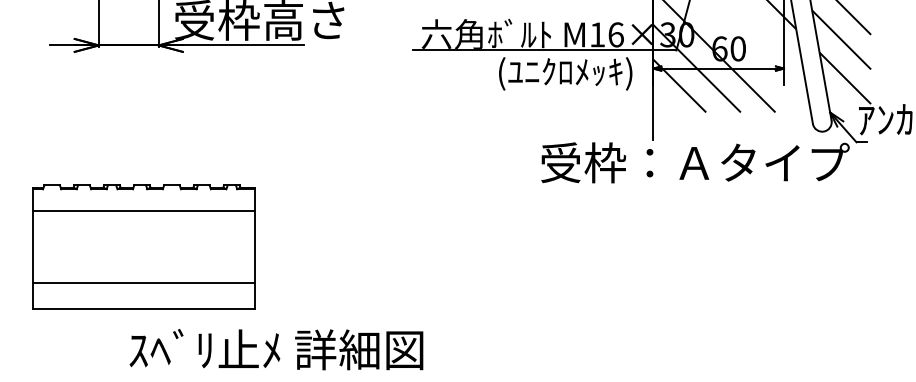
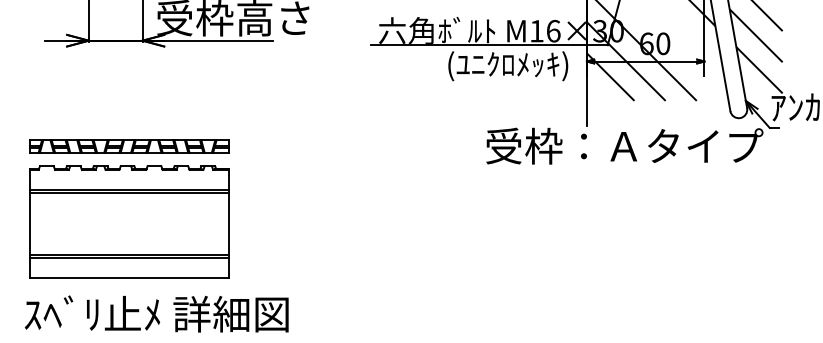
part: (143, 163) -> (128, 146), added
line: (143, 214) -> (128, 192), added
line: (143, 287) -> (128, 258), added
text: (276, 349) -> (156, 313), moved

